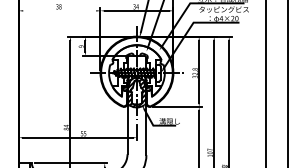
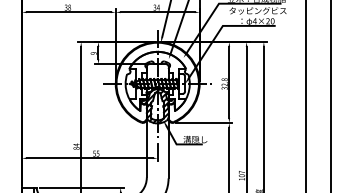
line: (59, 10) -> (68, 11), added

